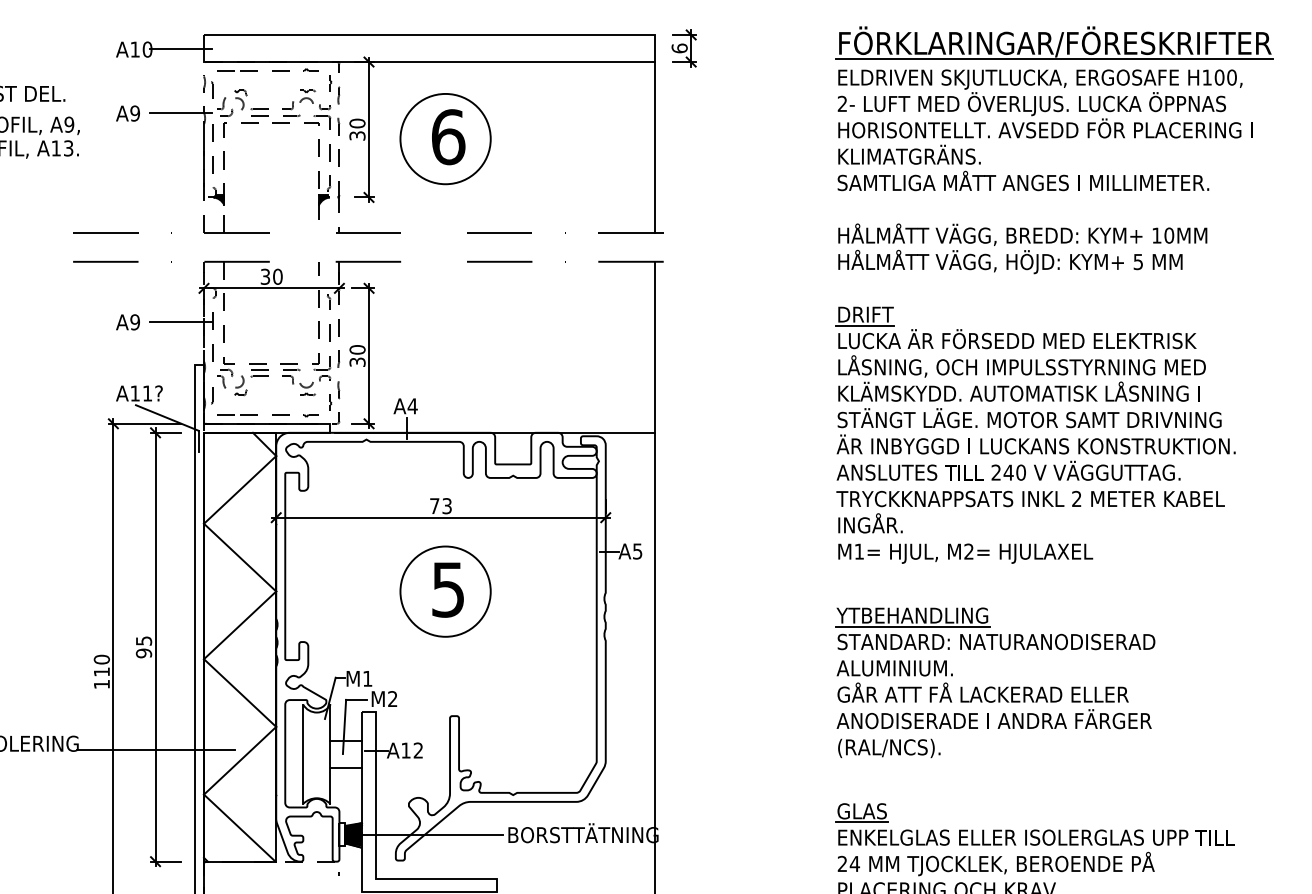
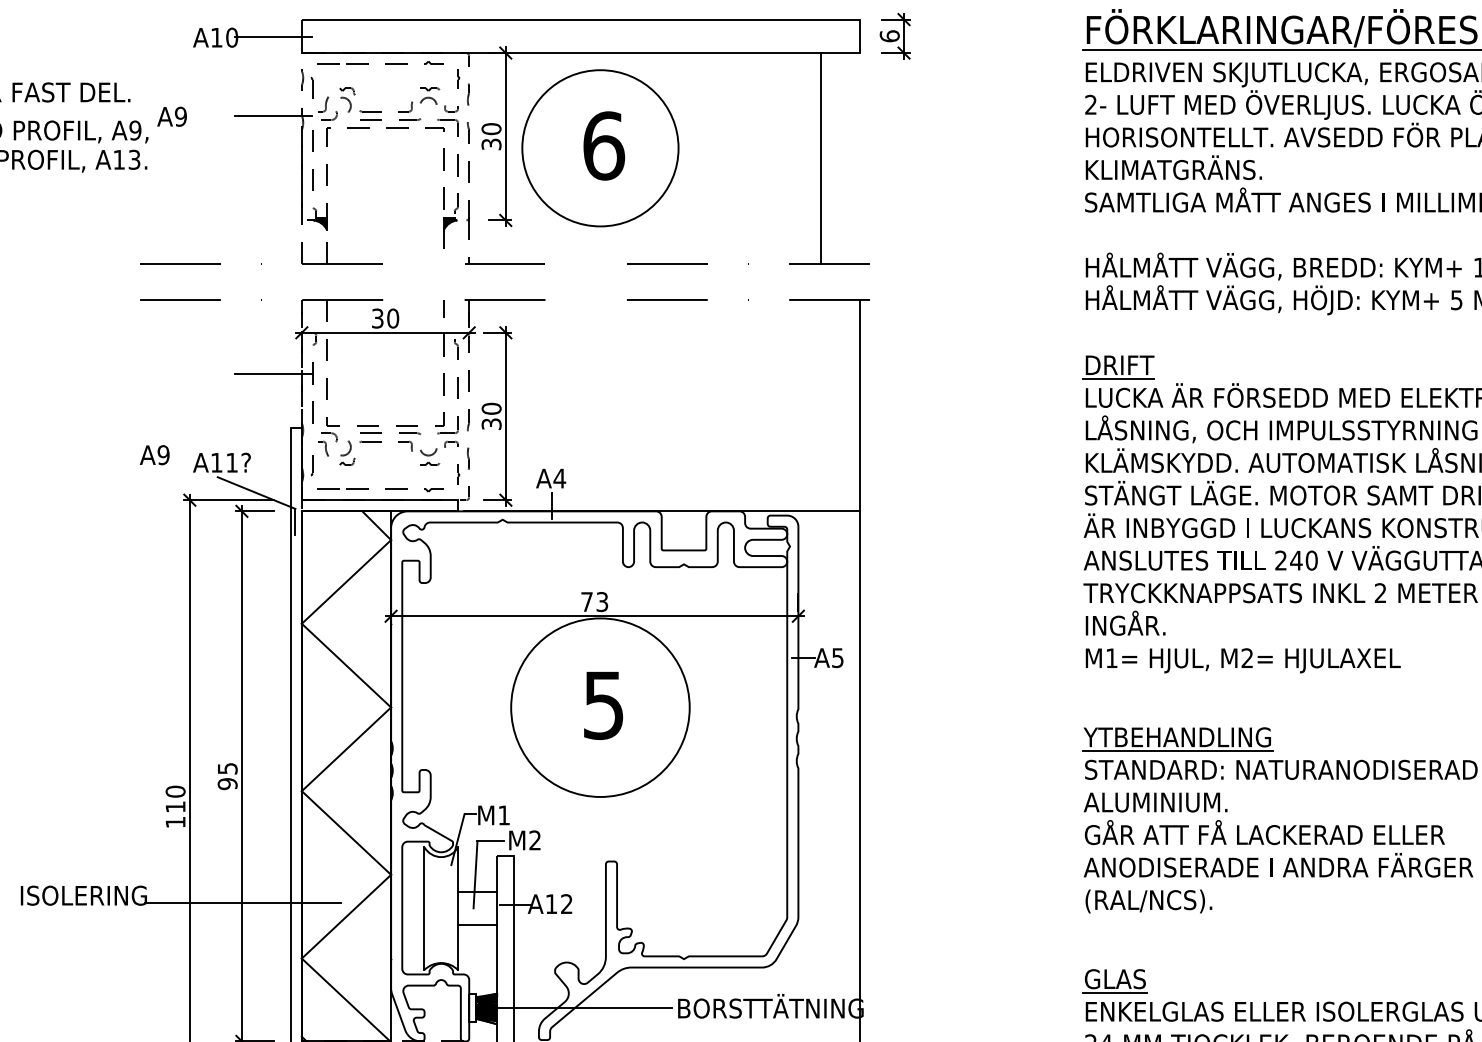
text: (127, 113) -> (171, 116), moved
circle: (445, 138) -> (600, 147), size x1.4
line: (655, 147) -> (821, 158), moved
text: (127, 322) -> (154, 455), moved
circle: (445, 591) -> (600, 707), size x1.6

